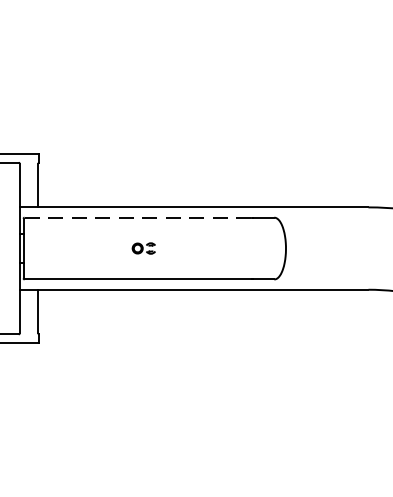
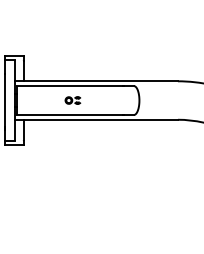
line: (138, 218) -> (70, 86), dashed -> solid
part: (142, 248) -> (72, 100), size x1.43

